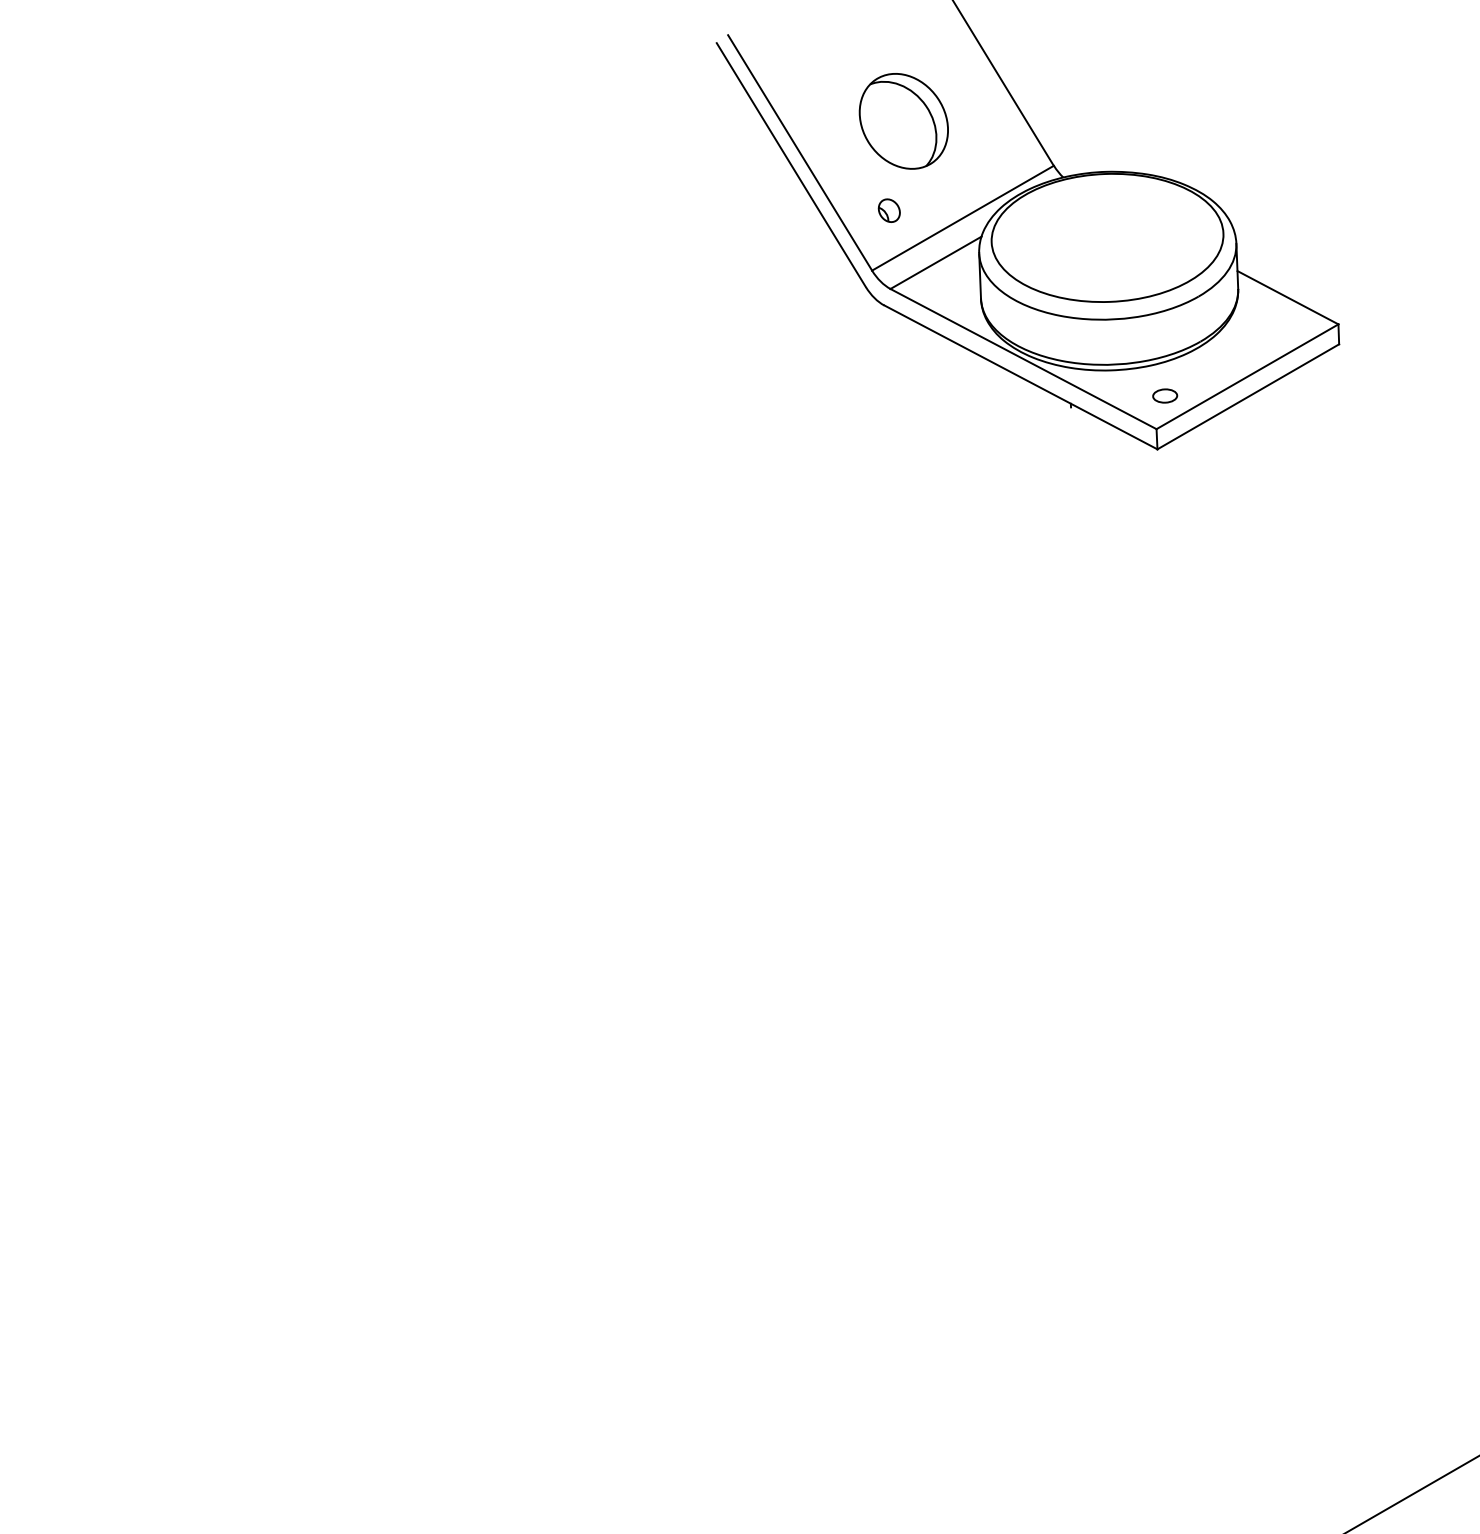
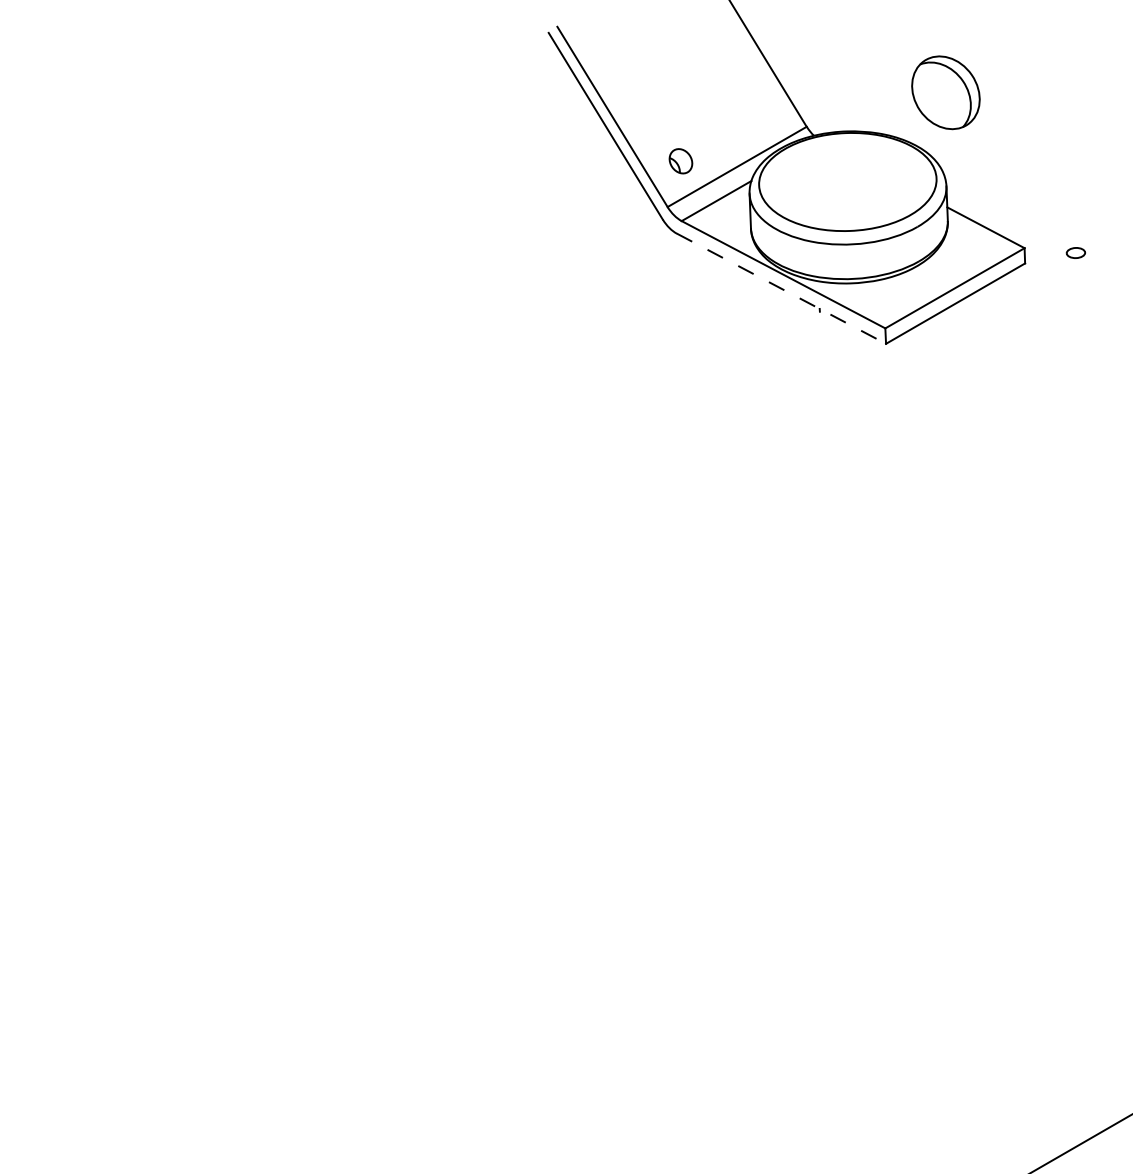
part: (903, 120) -> (945, 92), moved
part: (888, 209) -> (680, 160), size x1.4
line: (1020, 377) -> (781, 288), solid -> dashed
part: (1164, 395) -> (1075, 252), moved

